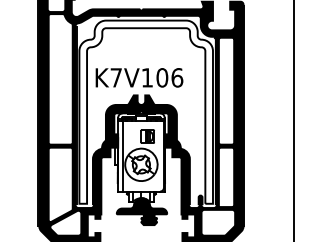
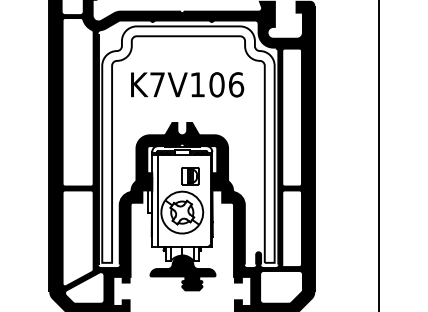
text: (139, 77) -> (187, 84), moved

